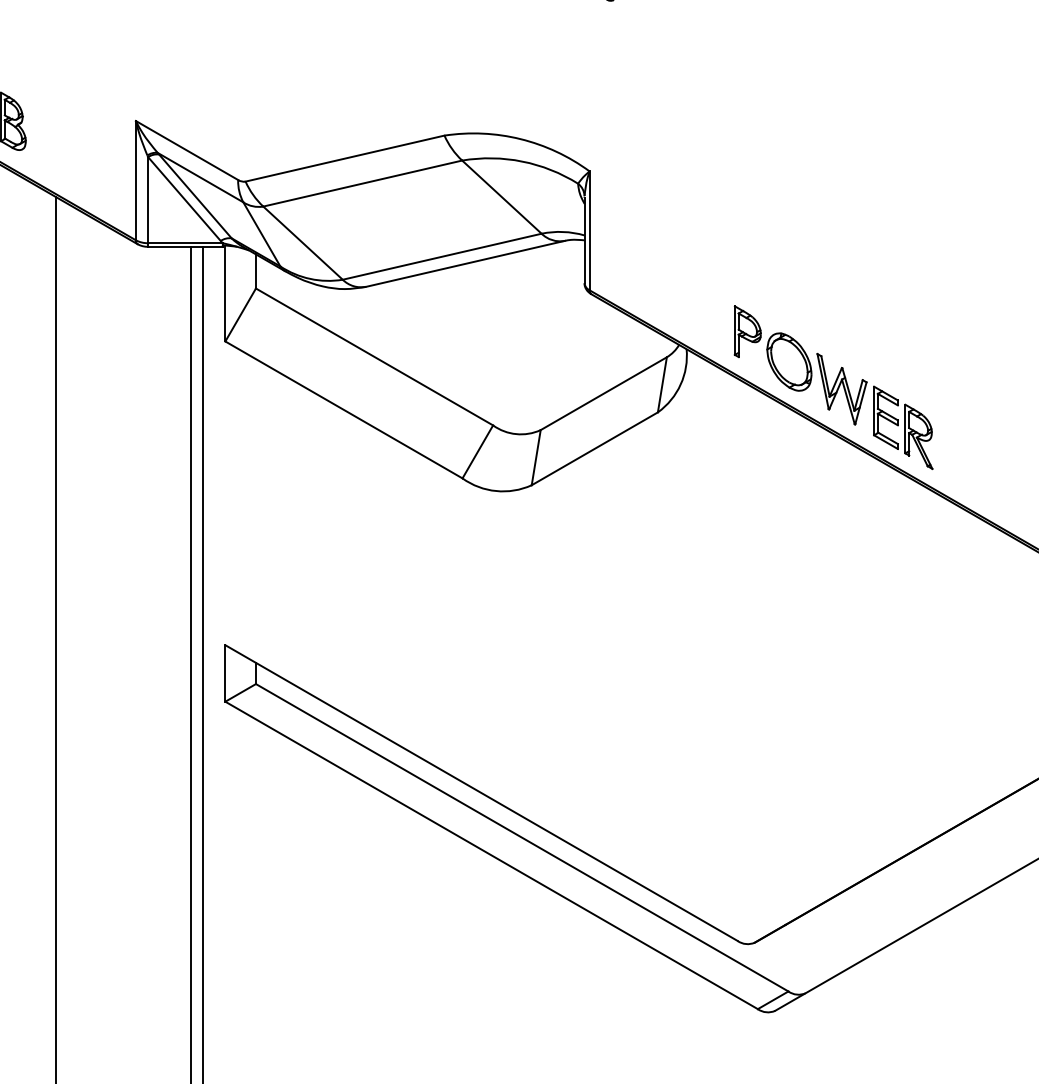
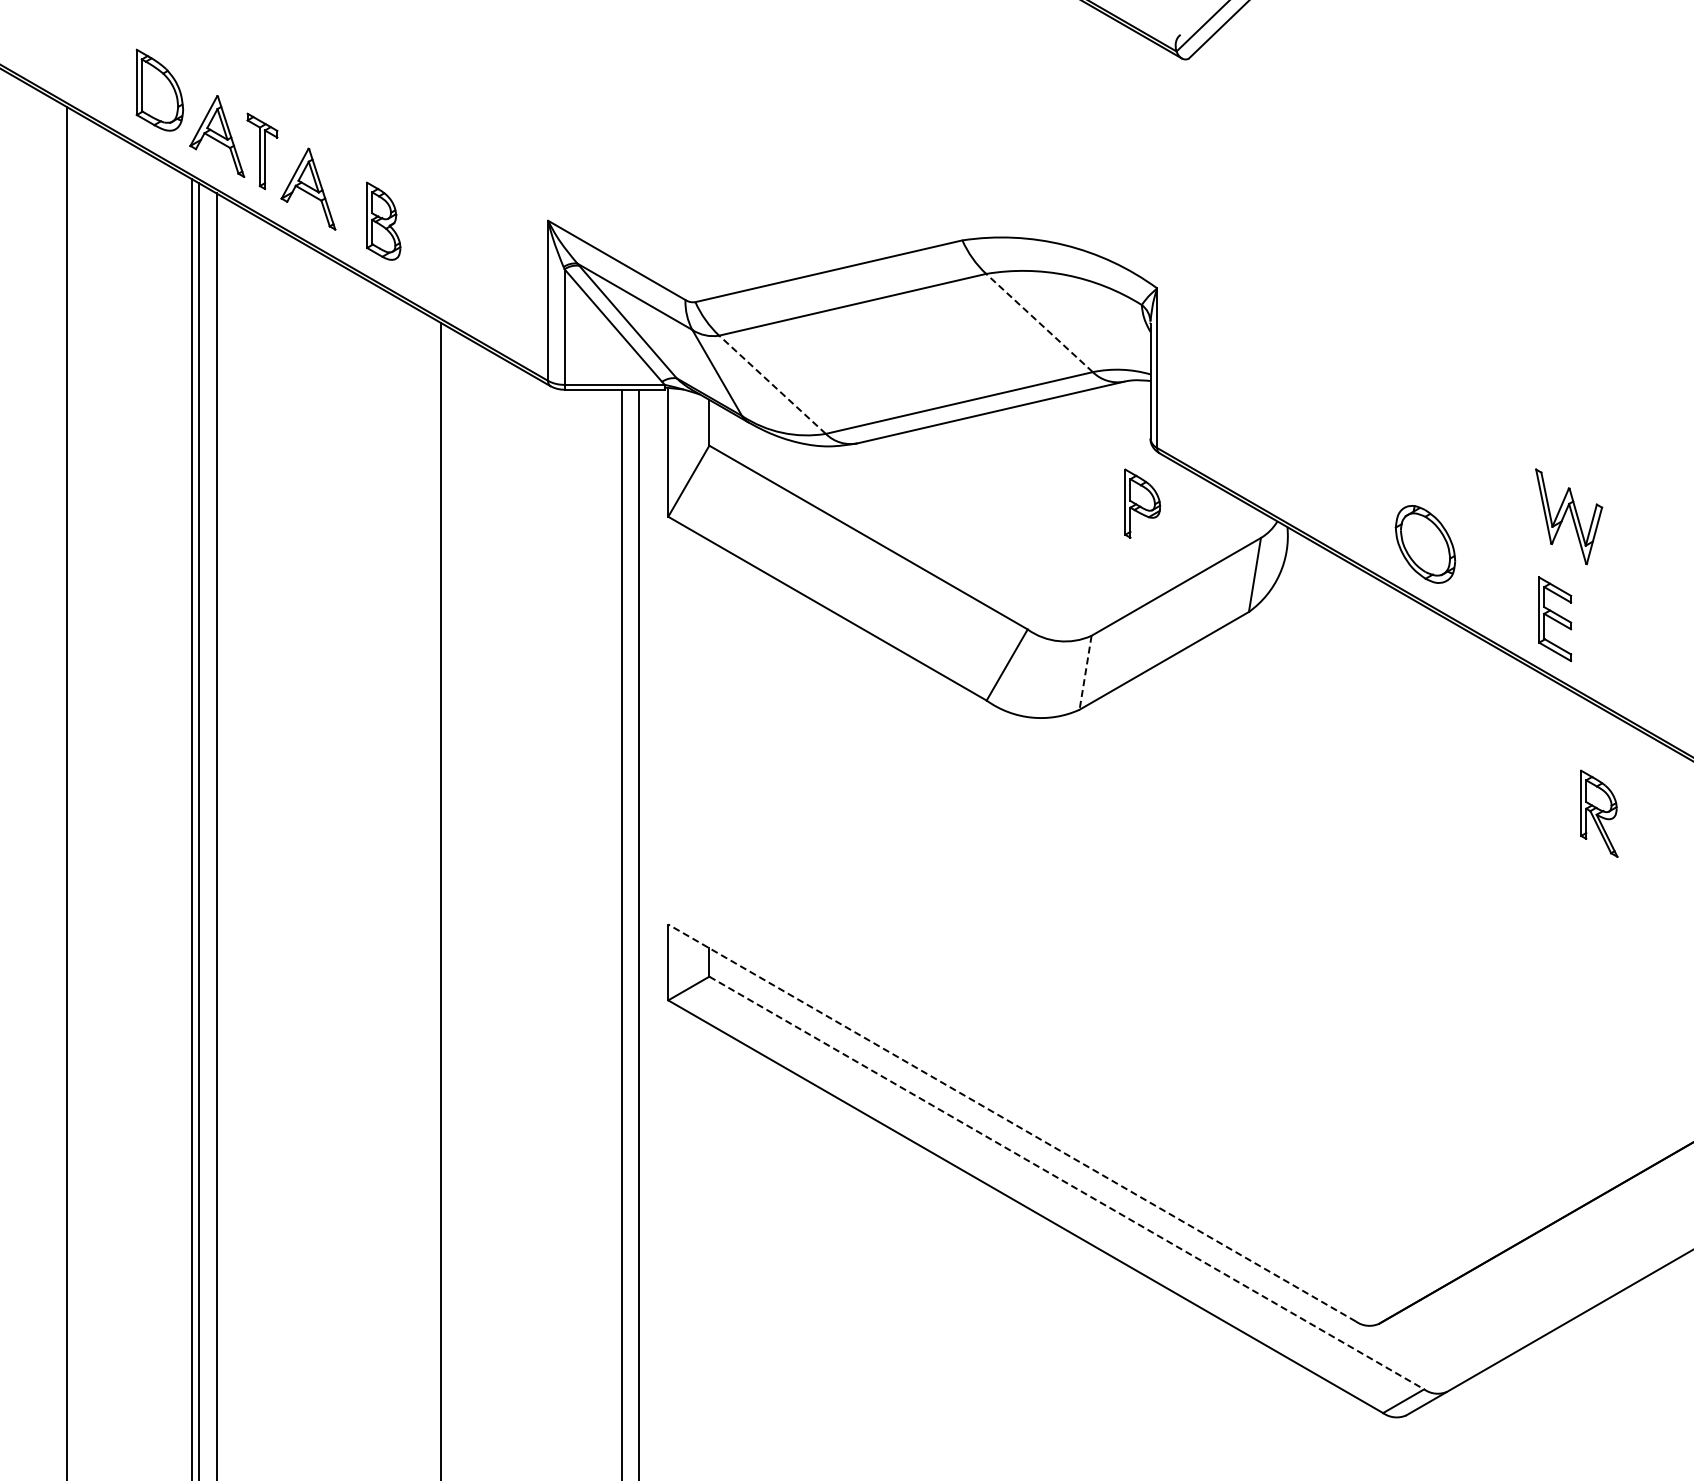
line: (501, 196) -> (1039, 322), solid -> dashed
line: (303, 242) -> (772, 384), solid -> dashed
part: (747, 331) -> (1142, 503), moved
part: (842, 388) -> (1569, 516), moved
part: (919, 436) -> (1599, 813), moved
line: (536, 458) -> (1085, 673), solid -> dashed
line: (481, 792) -> (1011, 1122), solid -> dashed
line: (522, 838) -> (1066, 1183), solid -> dashed

